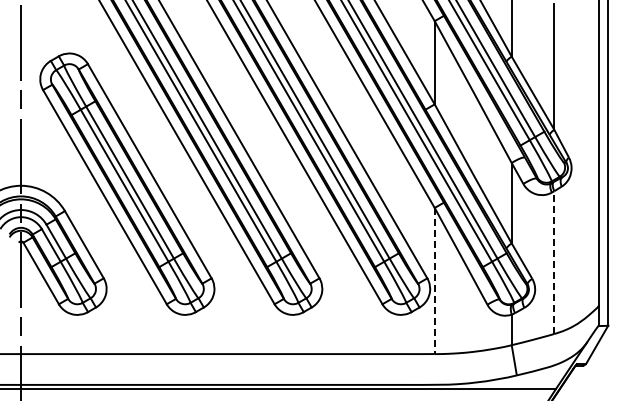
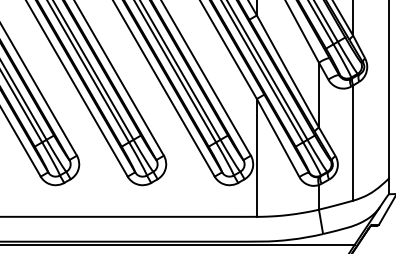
line: (554, 262) -> (353, 142), dashed -> solid
line: (434, 281) -> (256, 158), dashed -> solid

